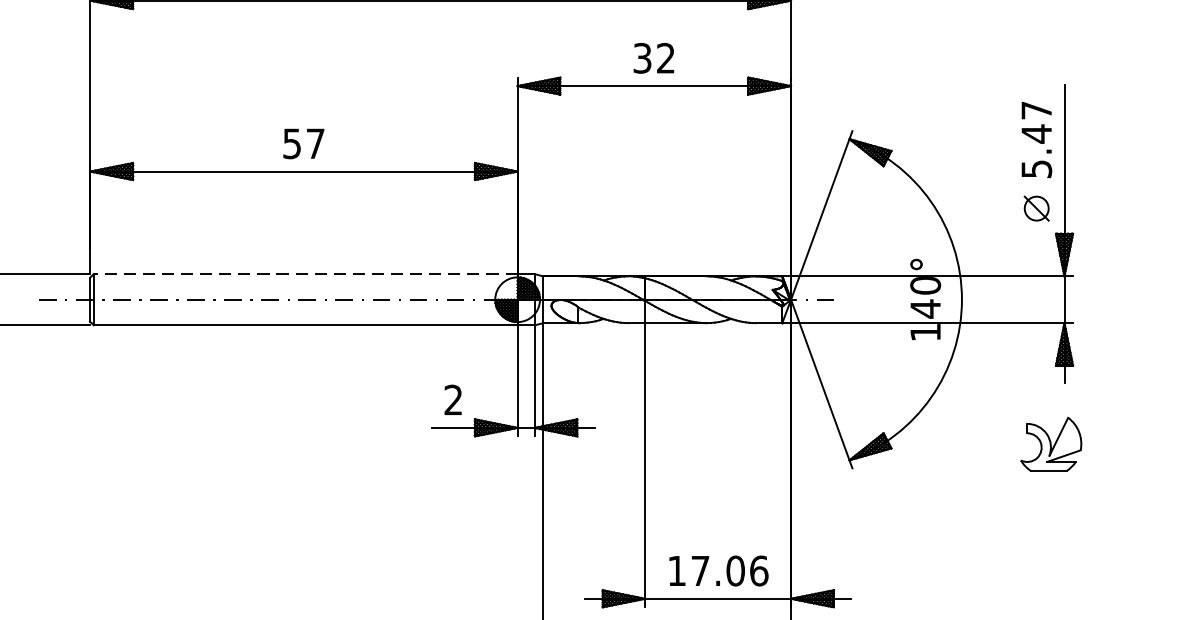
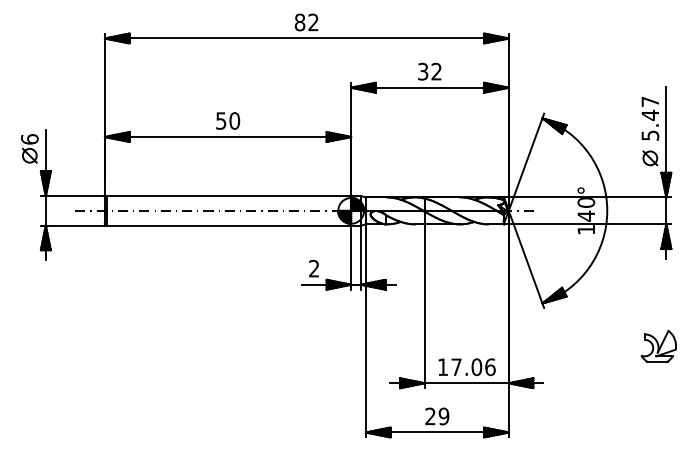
text: (315, 142) -> (234, 120), 57 -> 50
line: (304, 274) -> (228, 196), dashed -> solid
part: (1050, 443) -> (658, 345), moved

